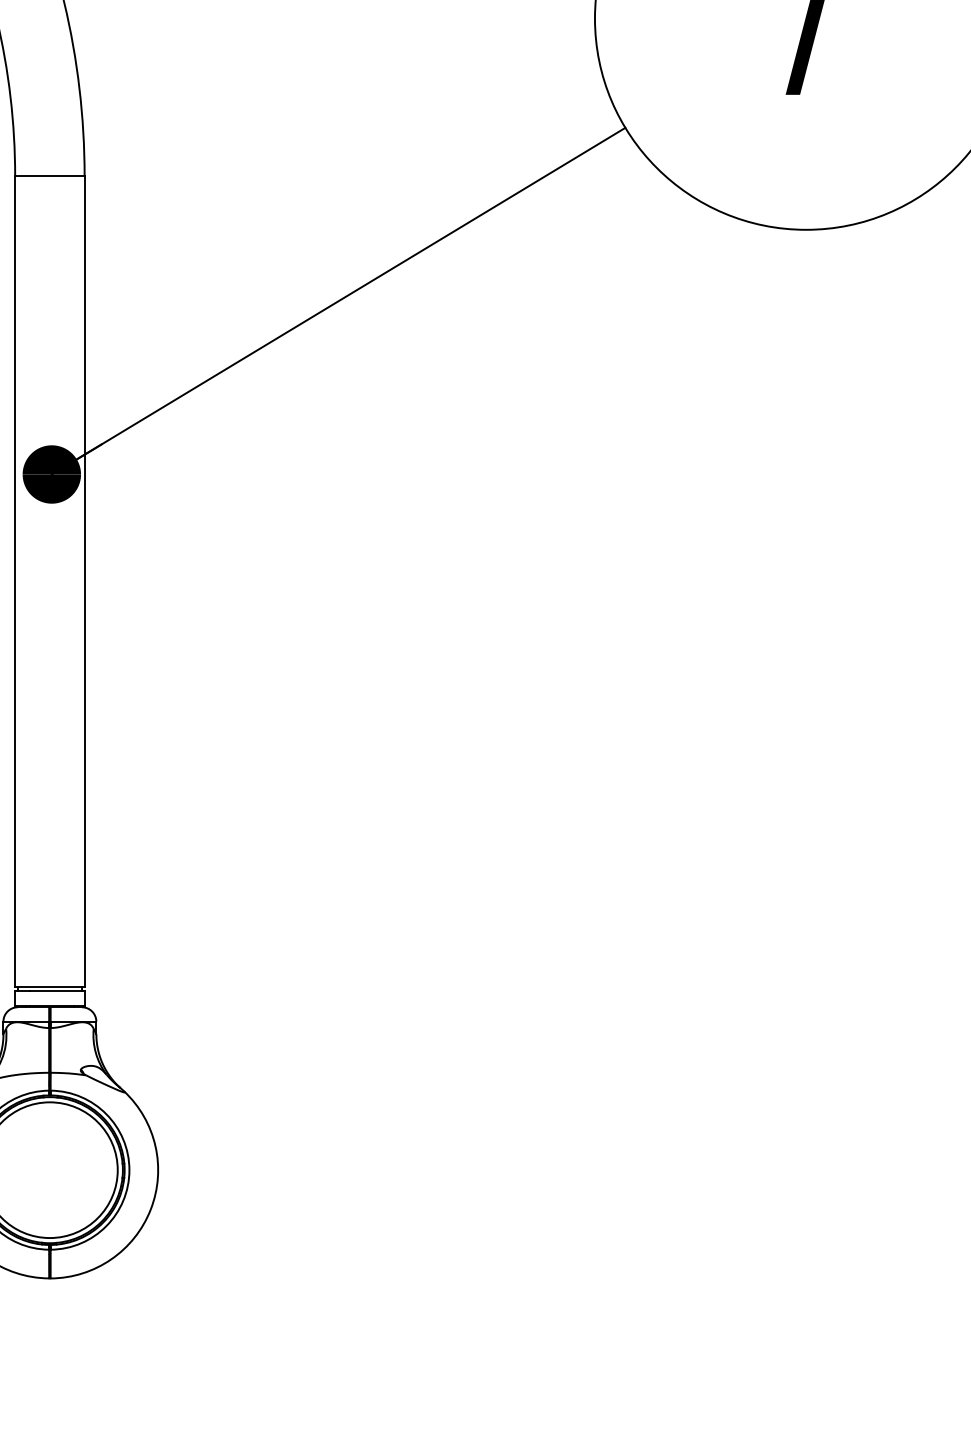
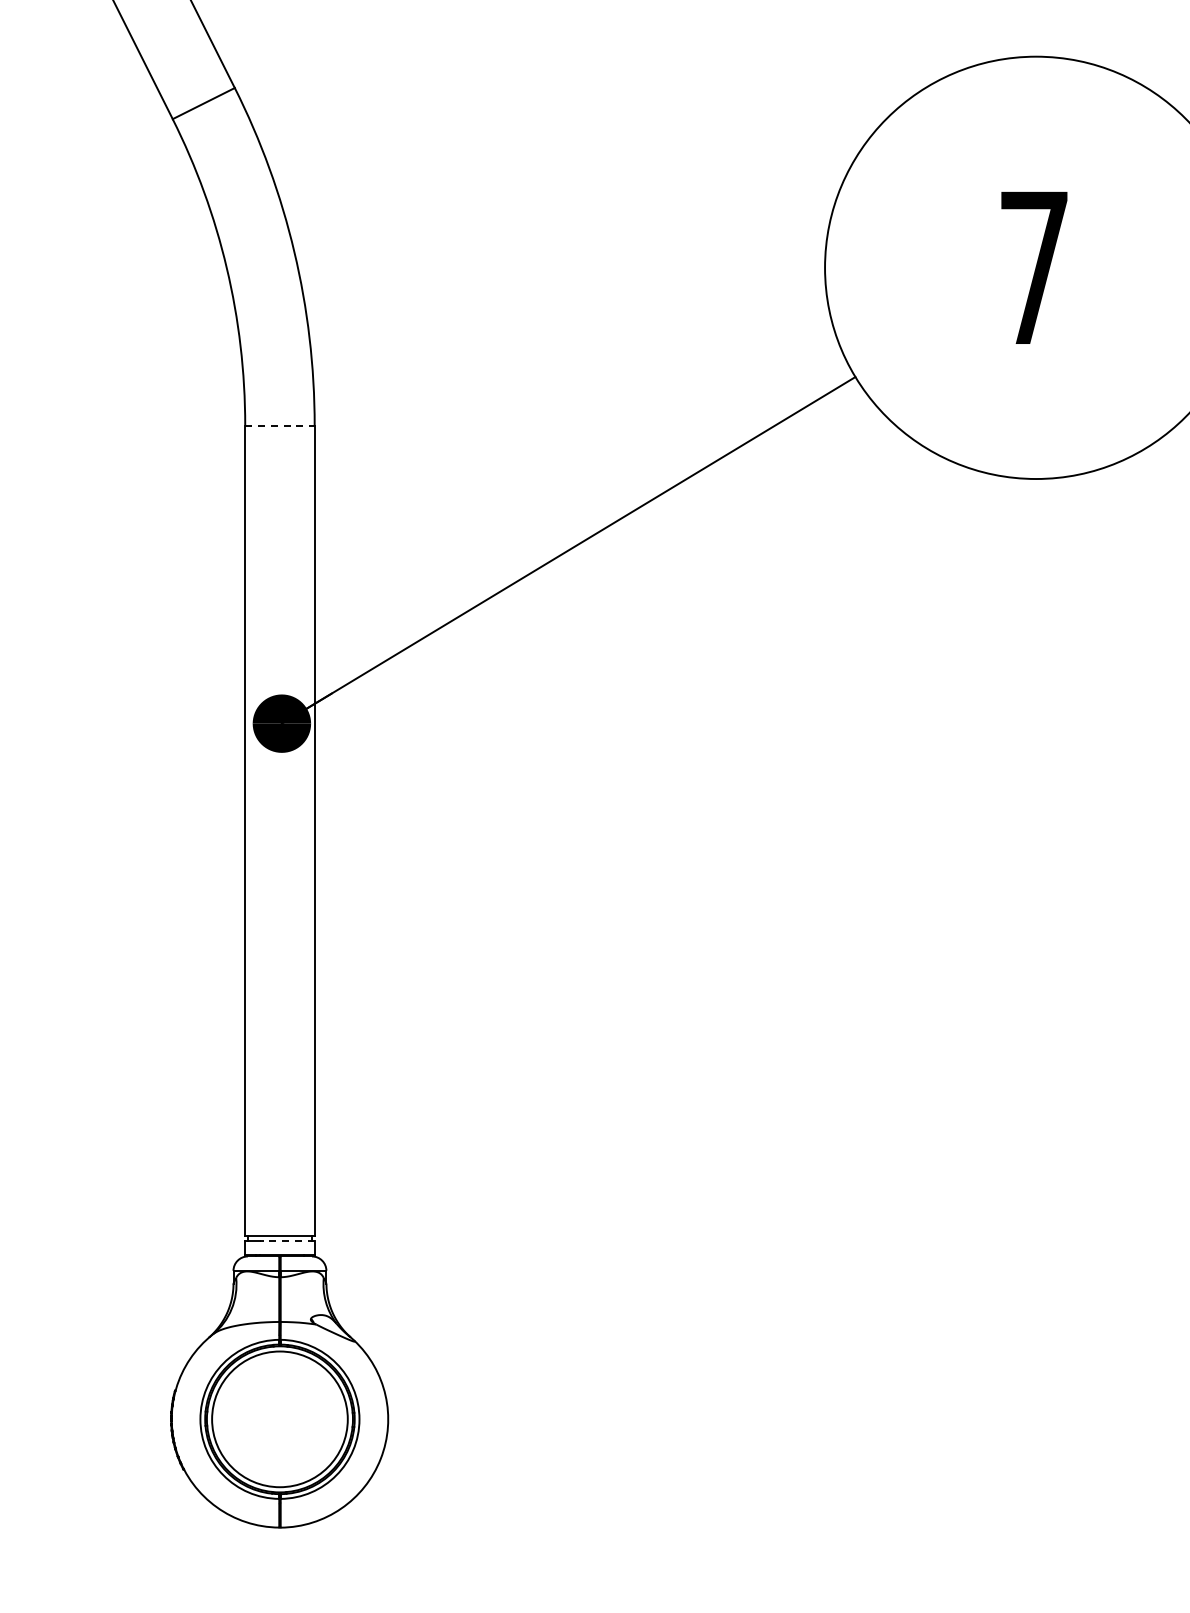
line: (49, 176) -> (279, 425), solid -> dashed
line: (56, 991) -> (286, 1240), solid -> dashed

